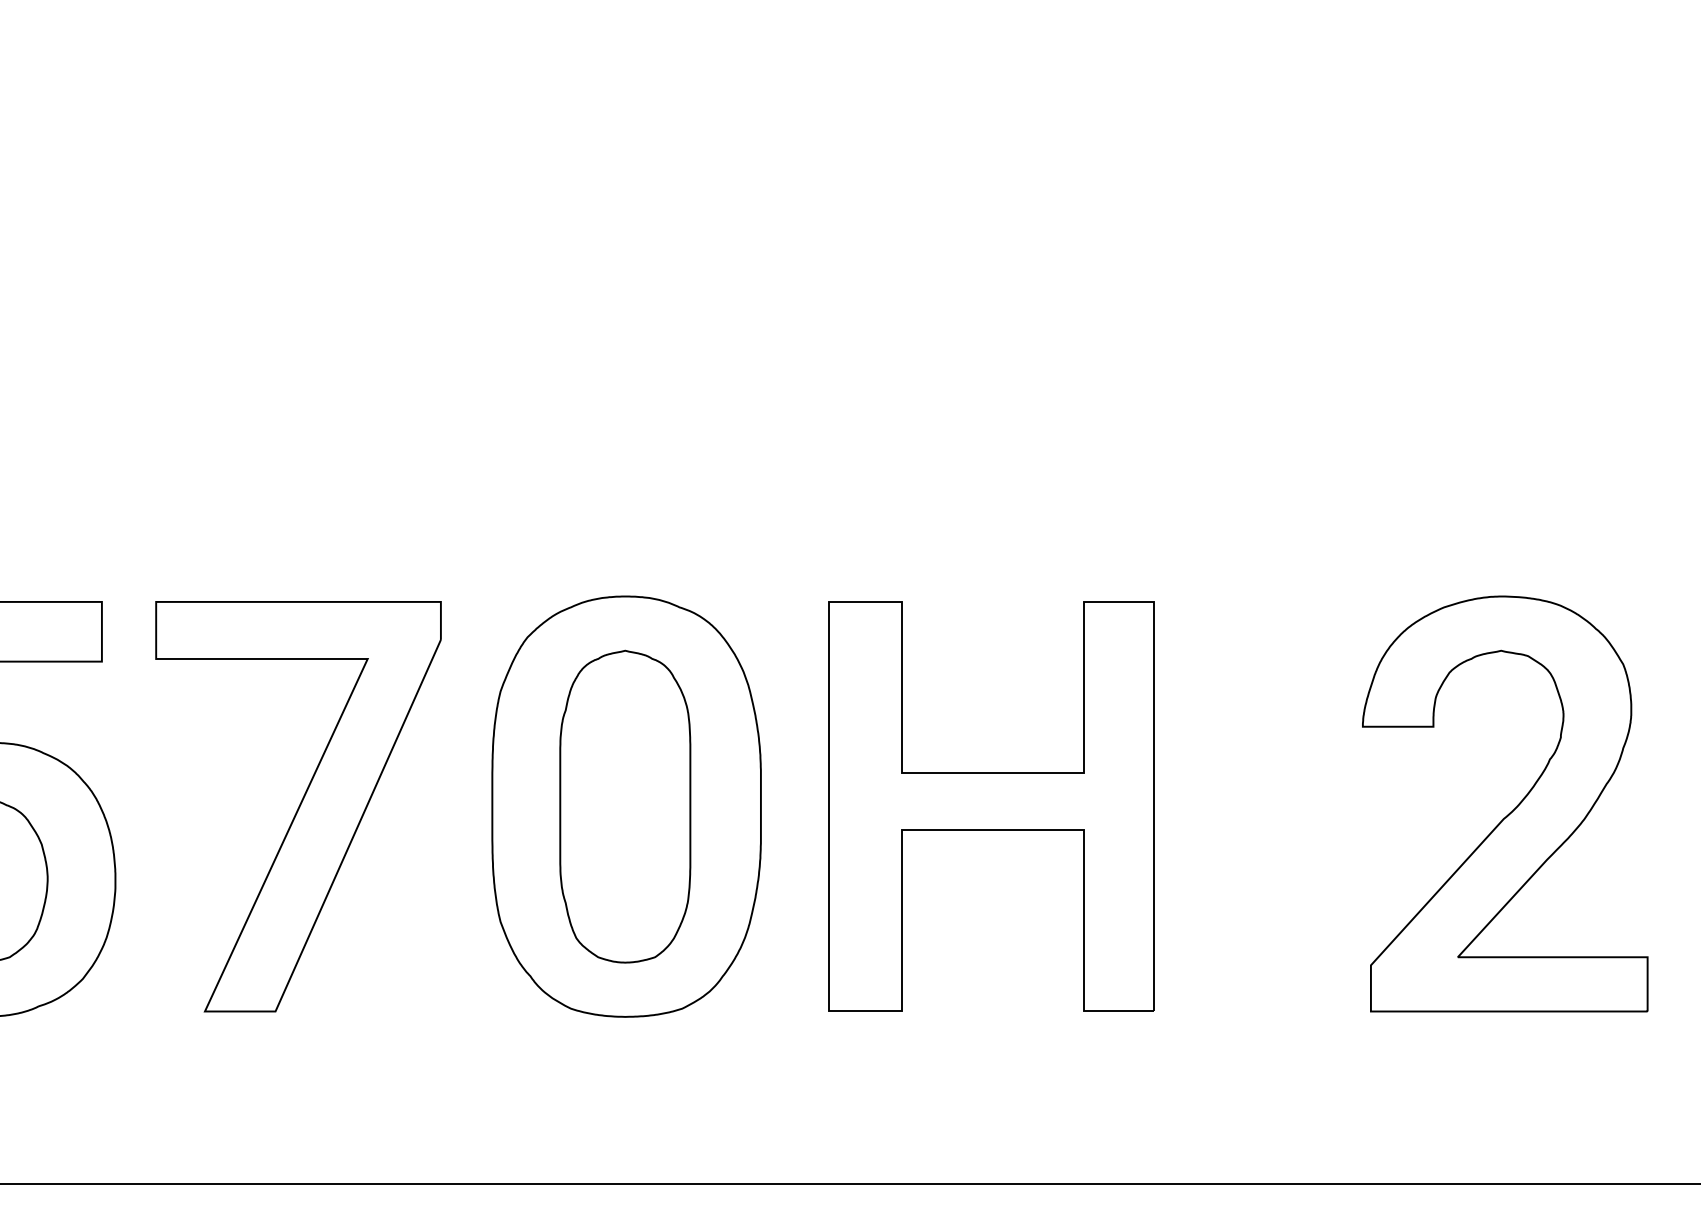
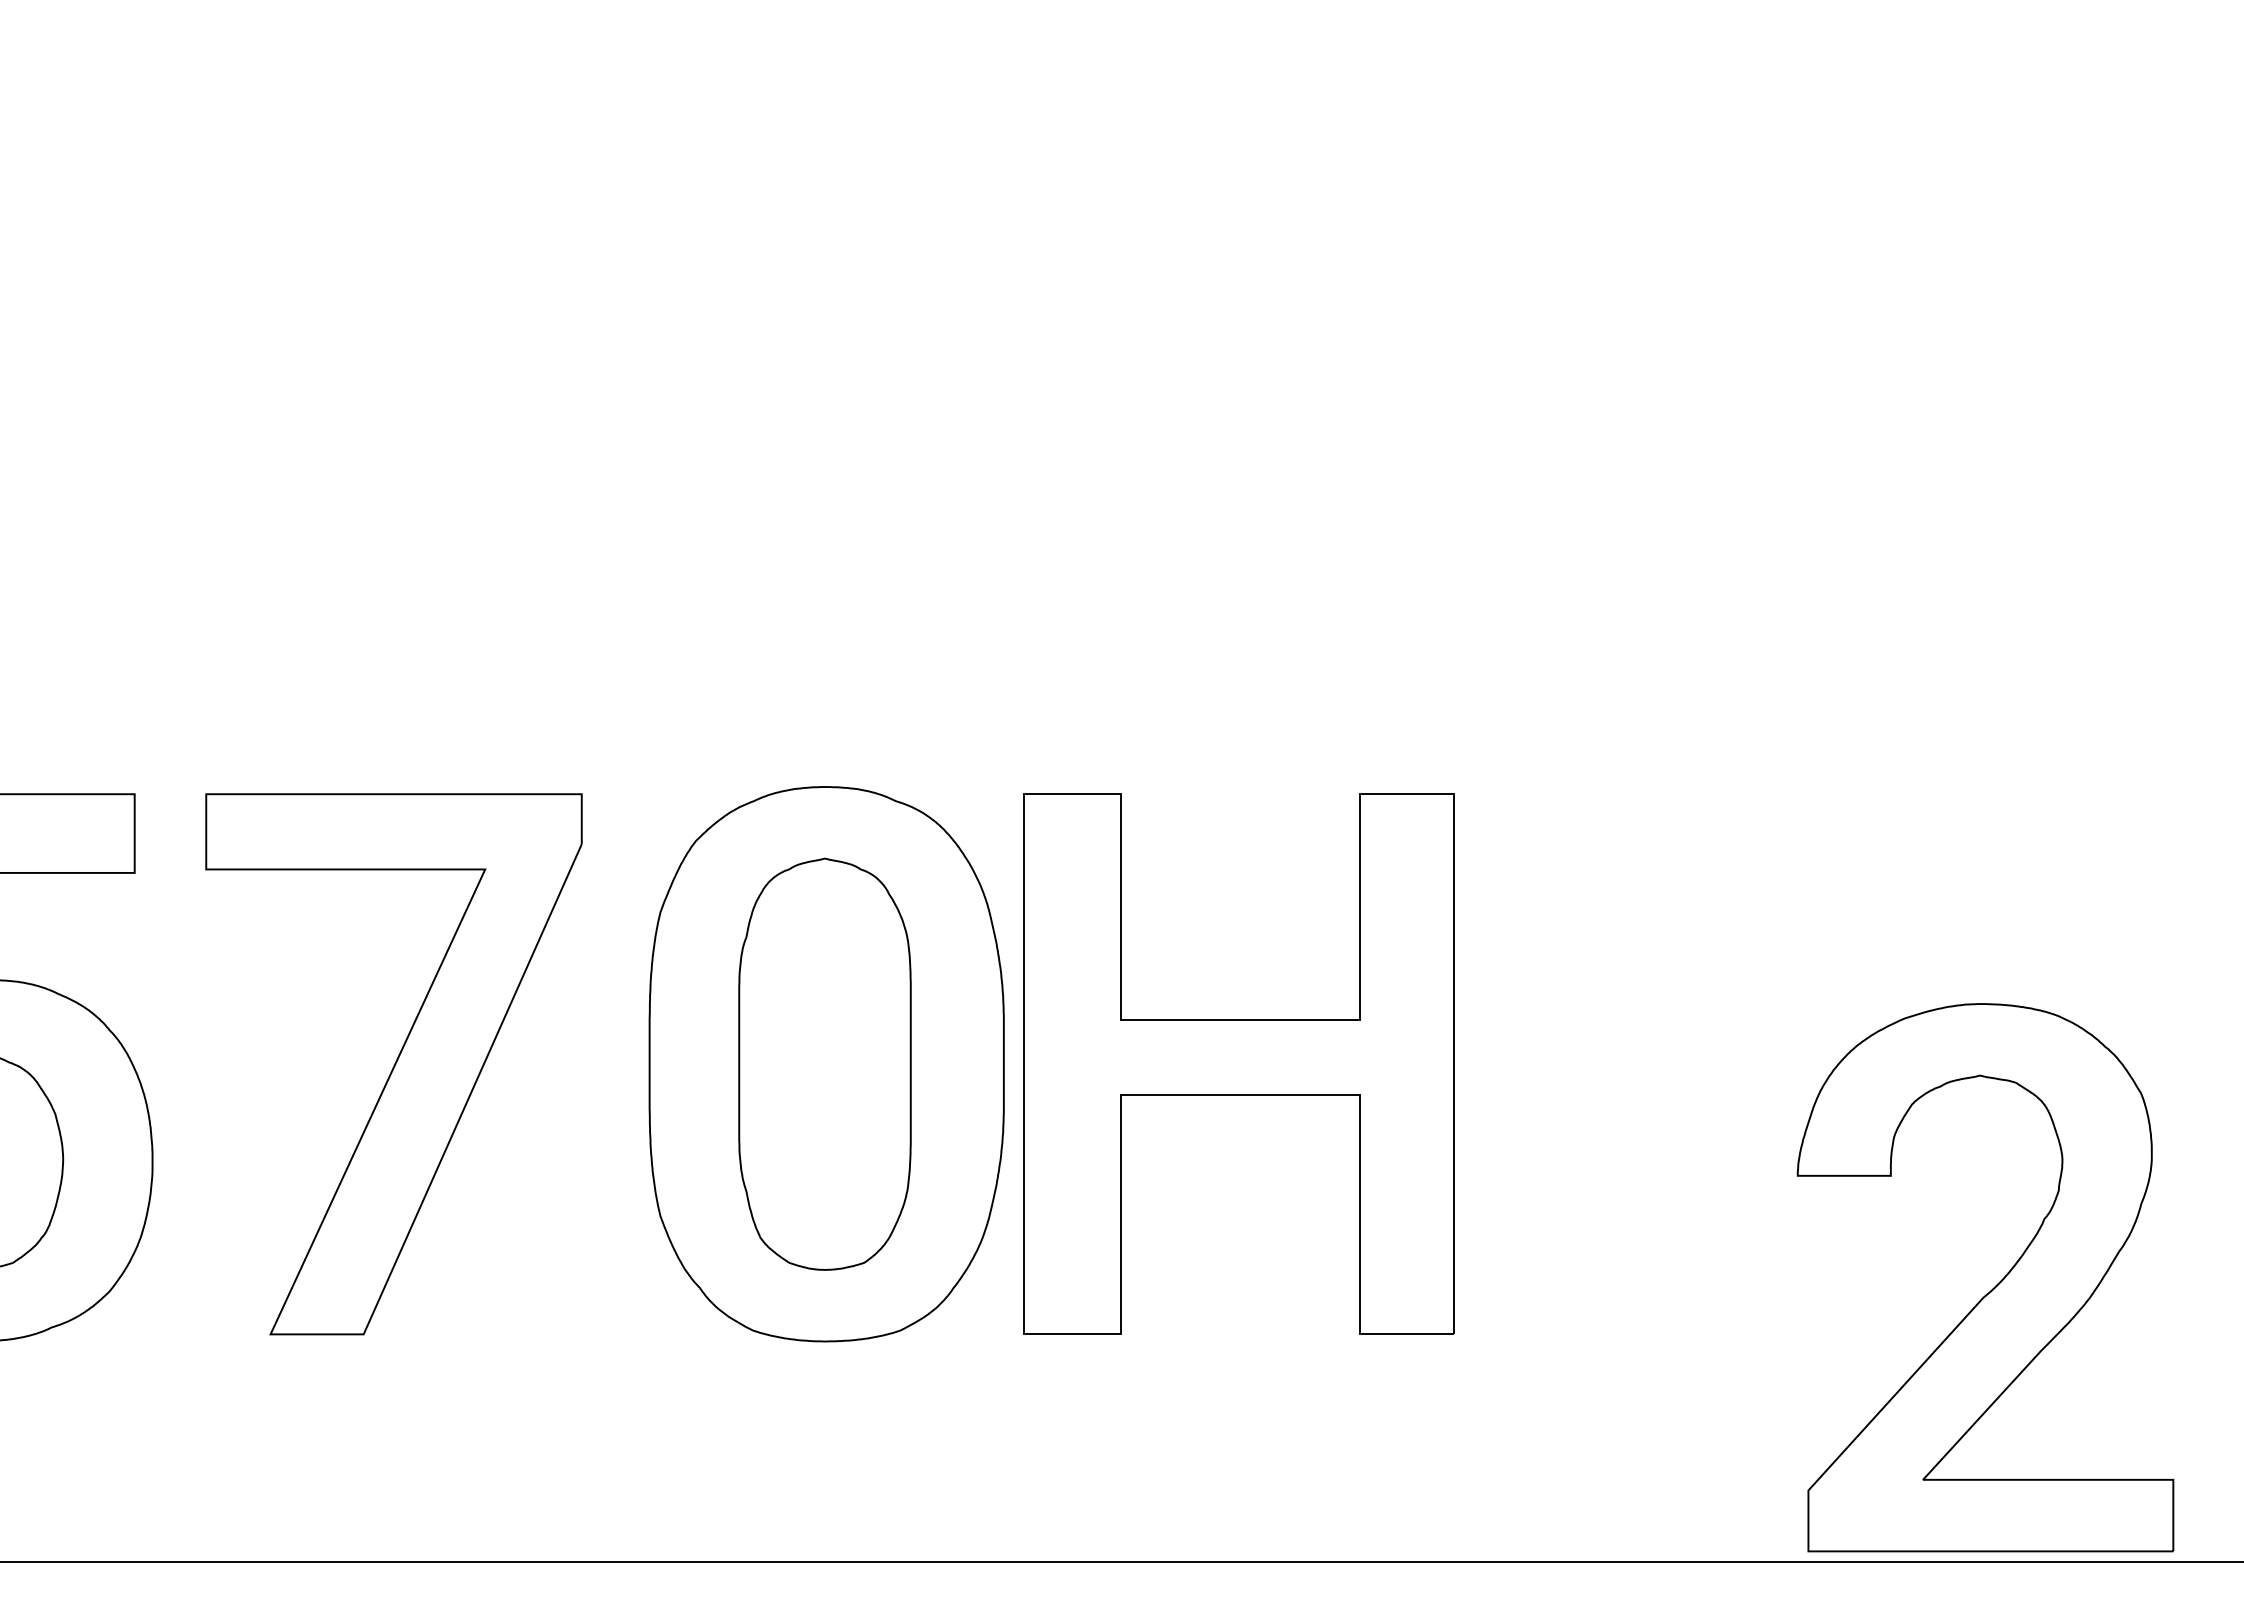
part: (991, 806) -> (1238, 1063), moved
part: (1512, 810) -> (1994, 1286), moved

